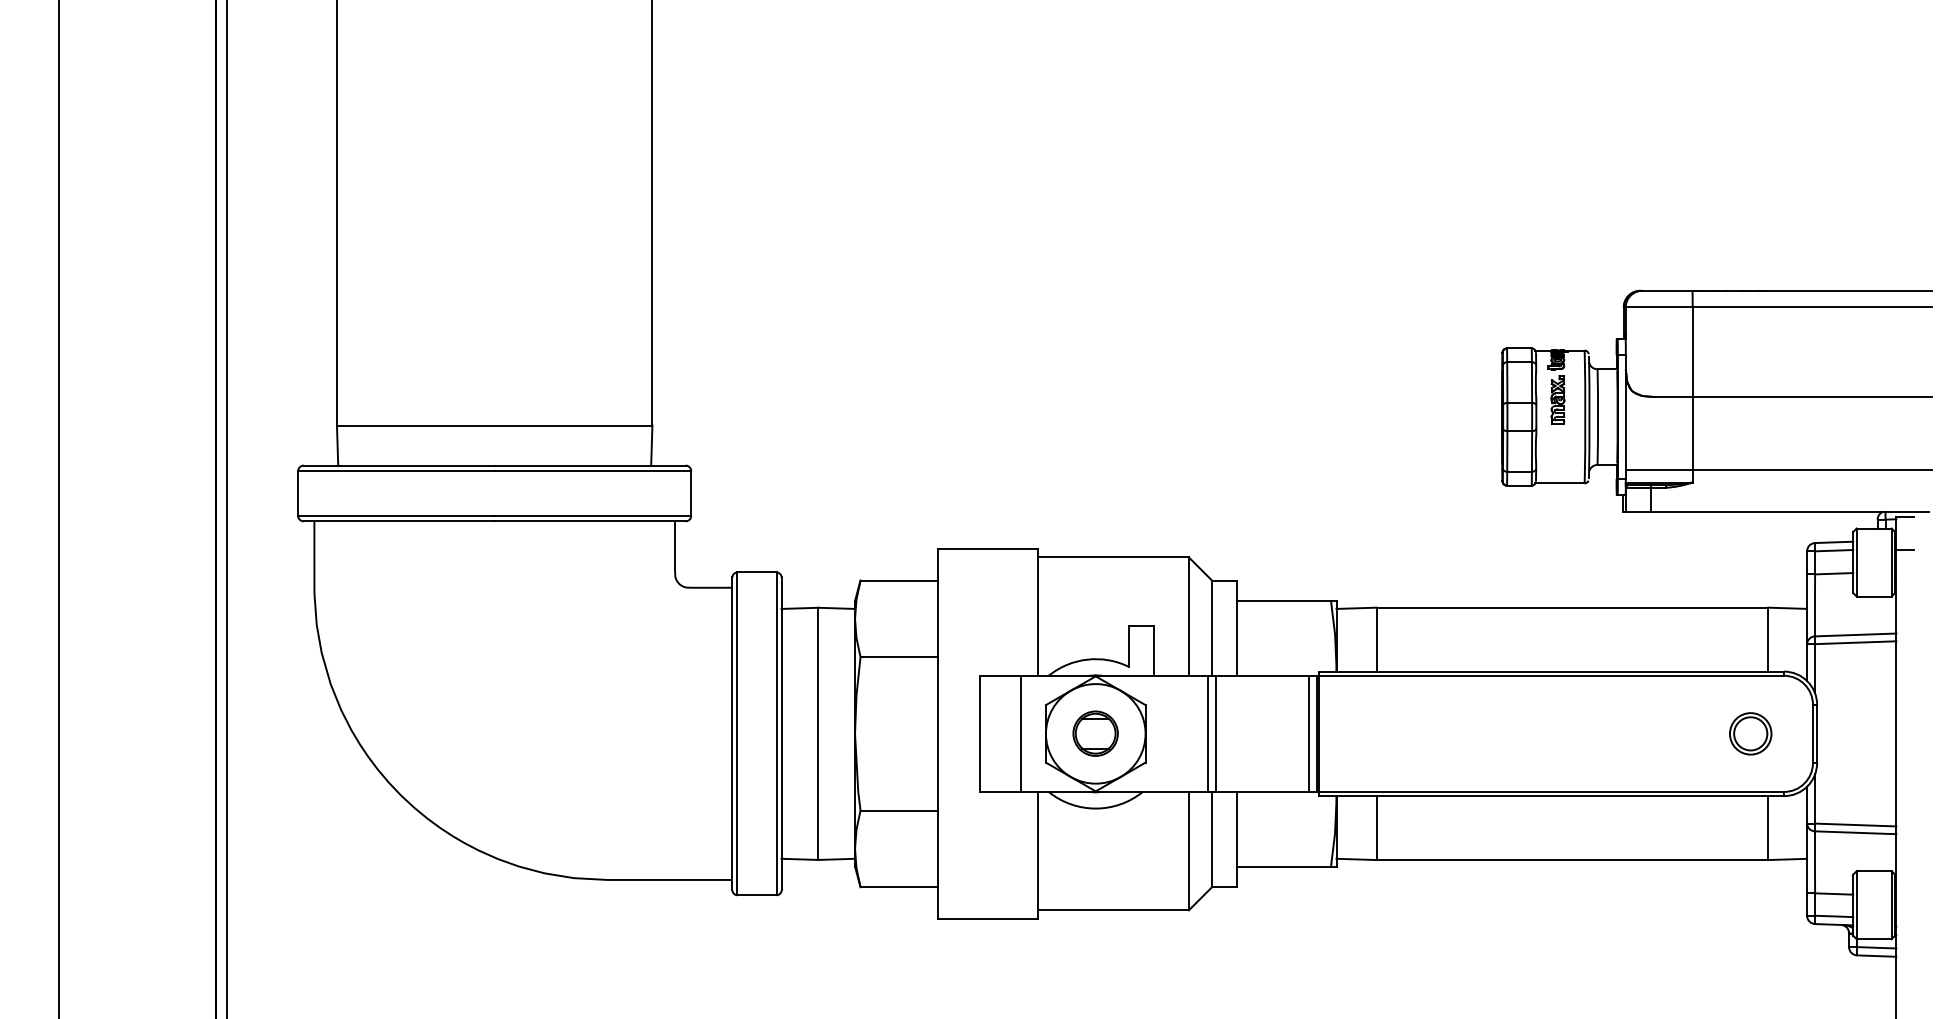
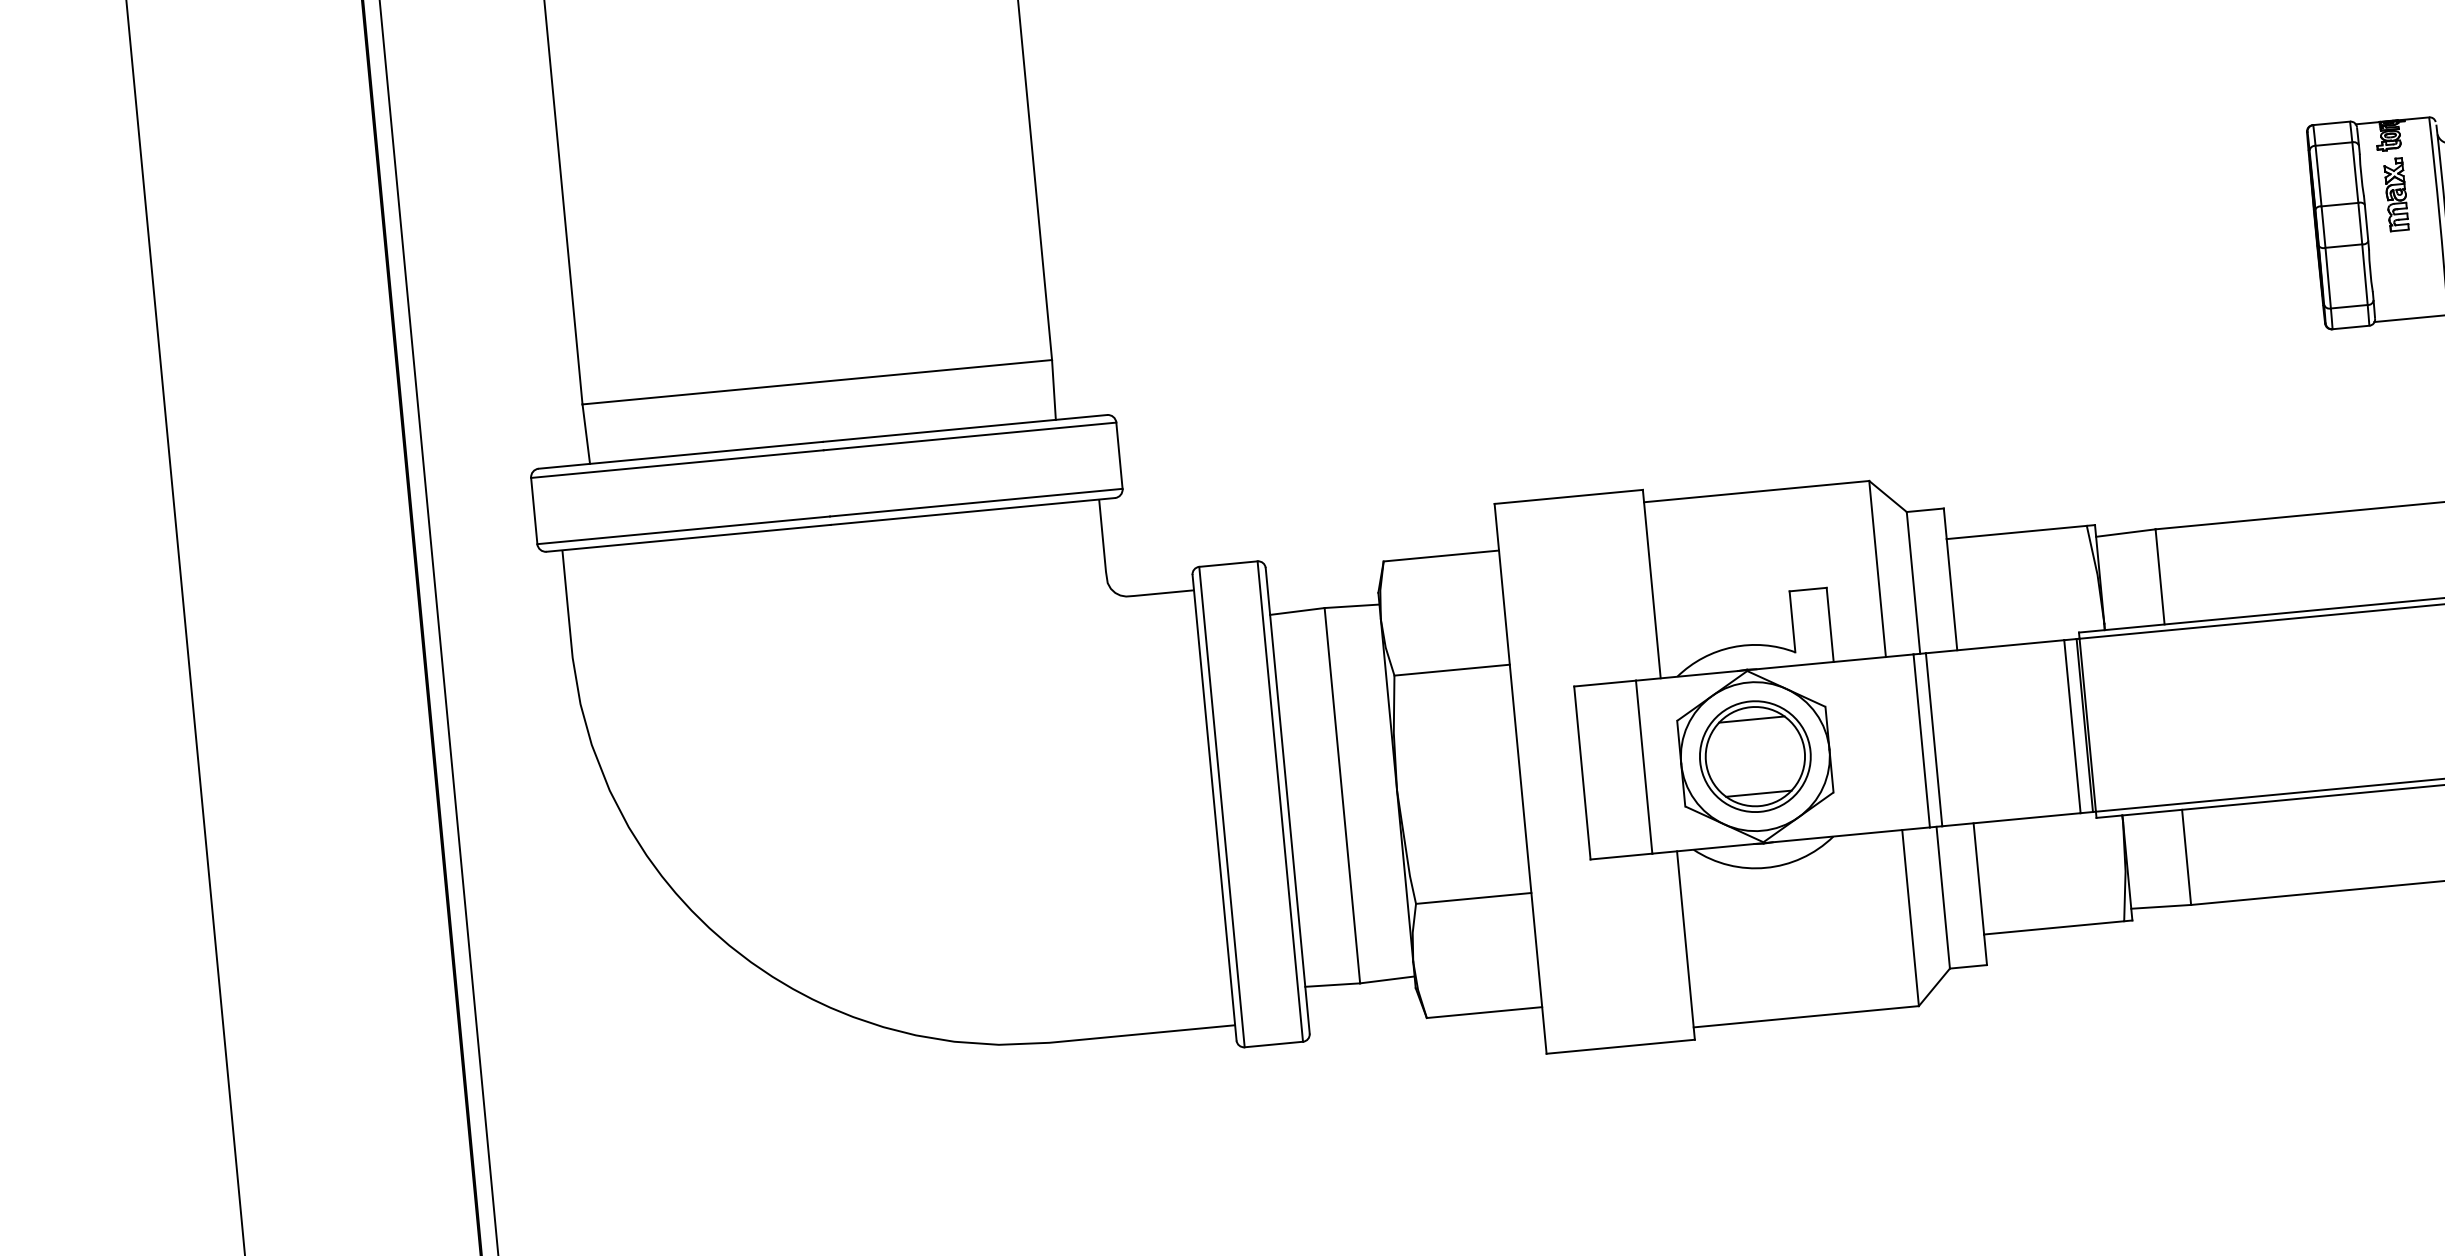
part: (1095, 733) -> (1754, 756), size x1.67

